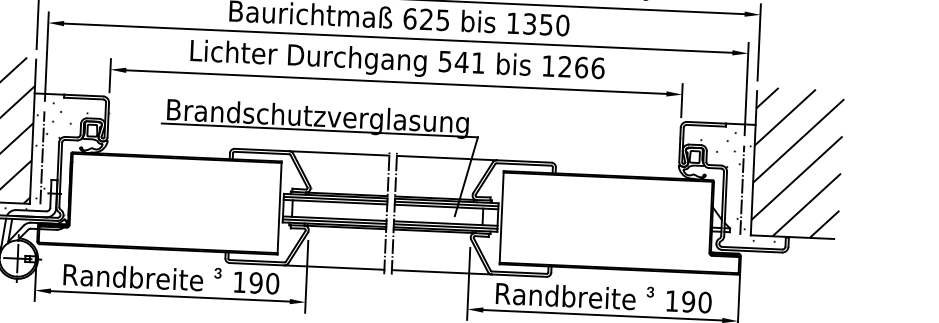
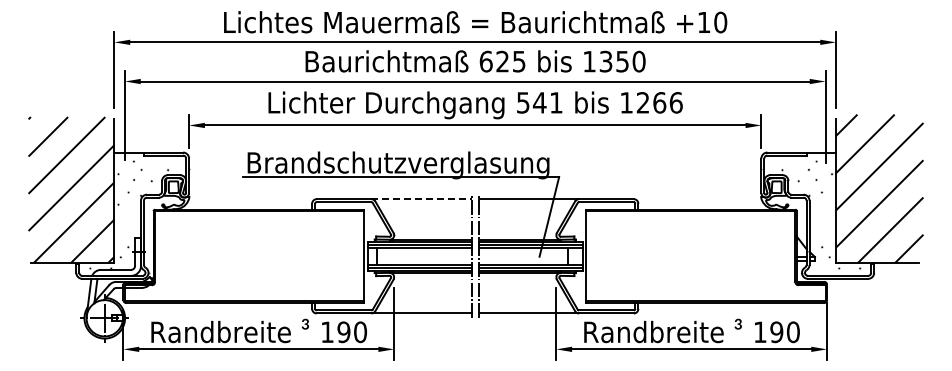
line: (339, 153) -> (421, 199), solid -> dashed
line: (41, 157) -> (124, 216), removed
line: (742, 190) -> (825, 218), removed

